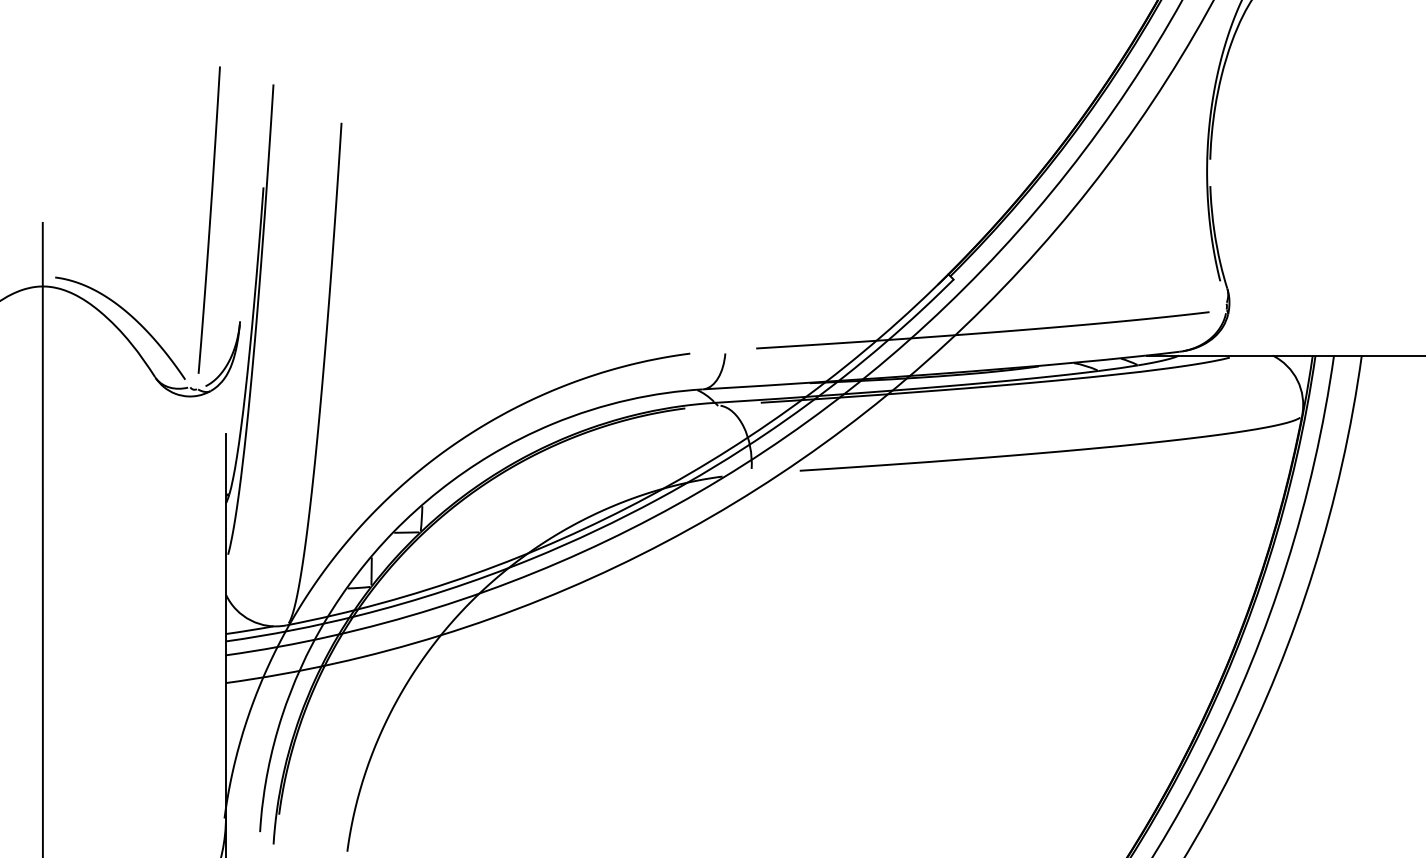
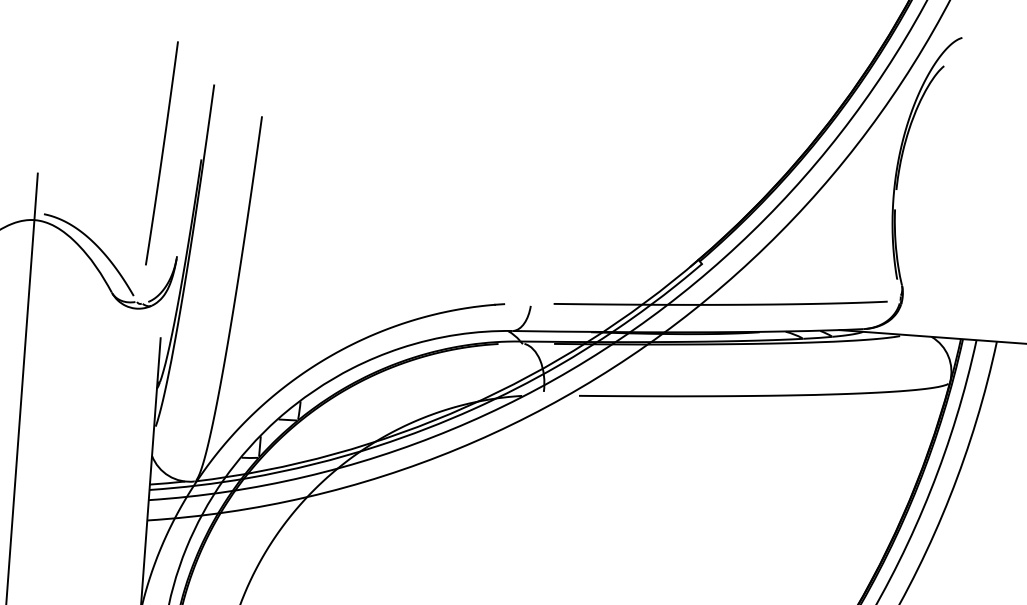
curve: (209, 219) -> (162, 152), moved

